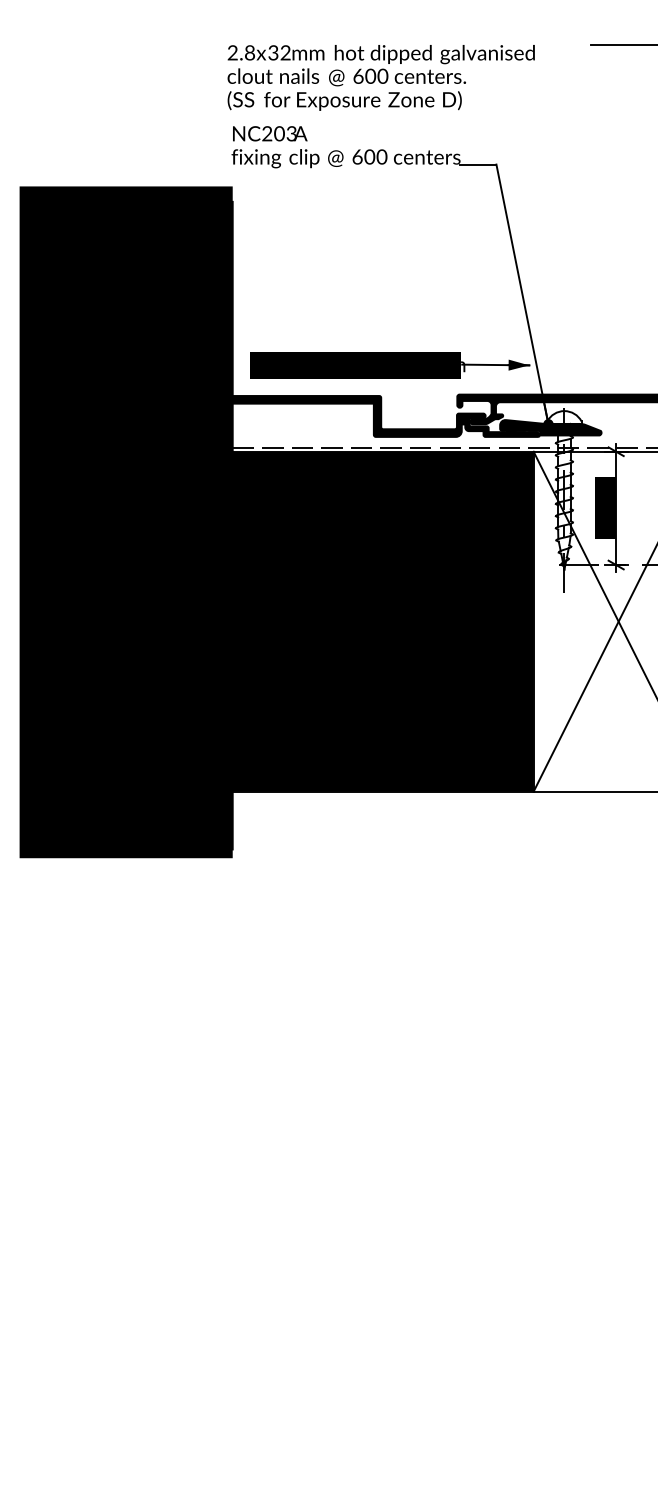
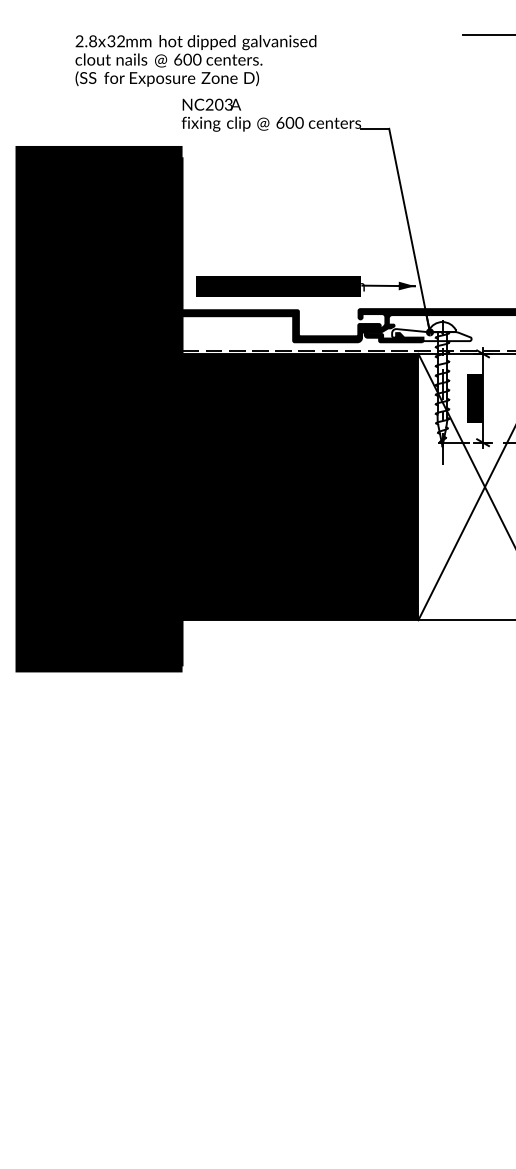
text: (380, 77) -> (195, 60), moved
fill: (550, 428) -> (431, 335), removed

